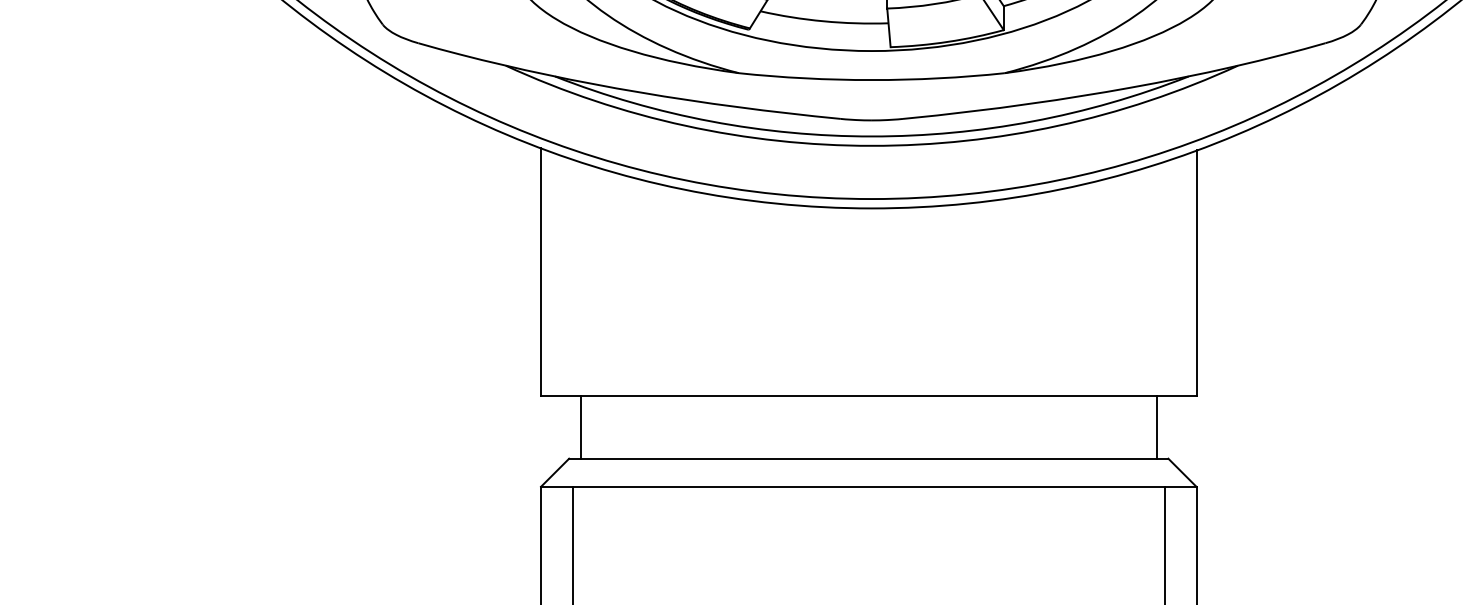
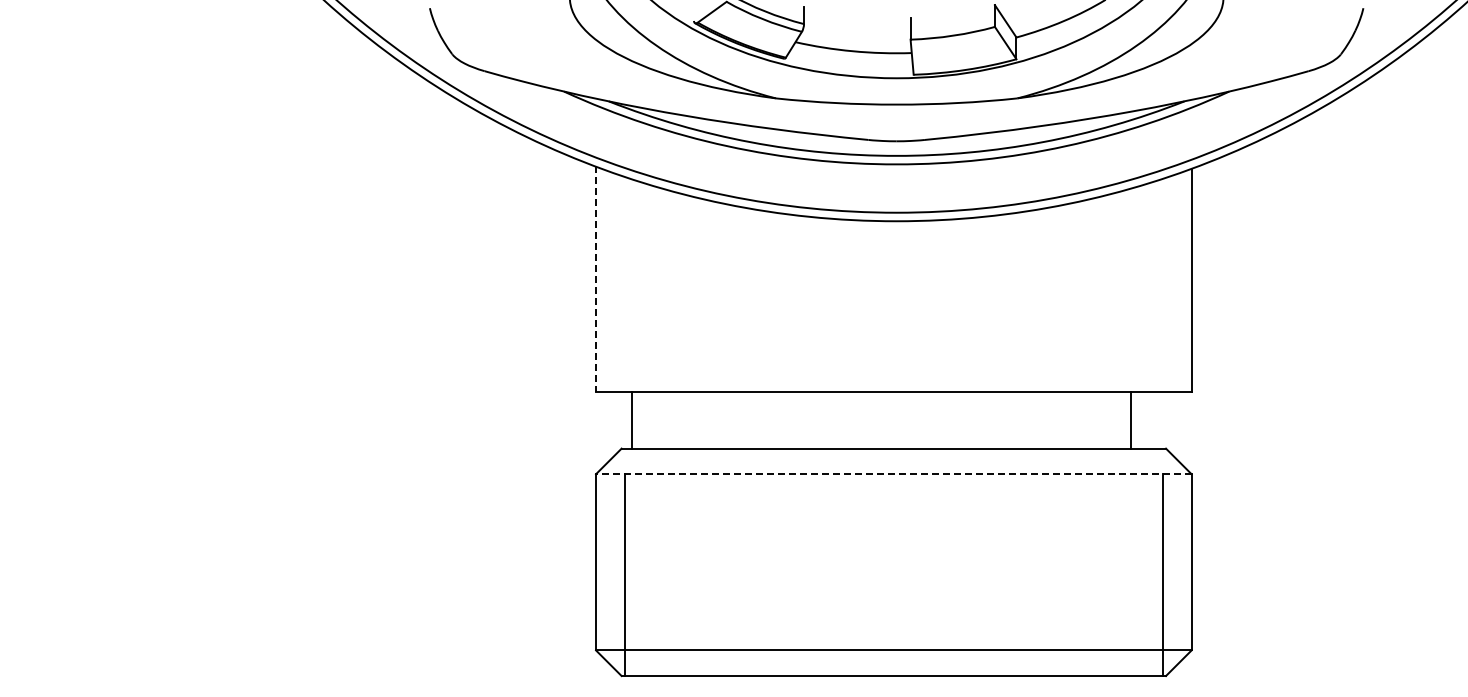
line: (541, 272) -> (596, 279), solid -> dashed
line: (1156, 426) -> (1131, 419), moved
line: (868, 487) -> (893, 474), solid -> dashed

